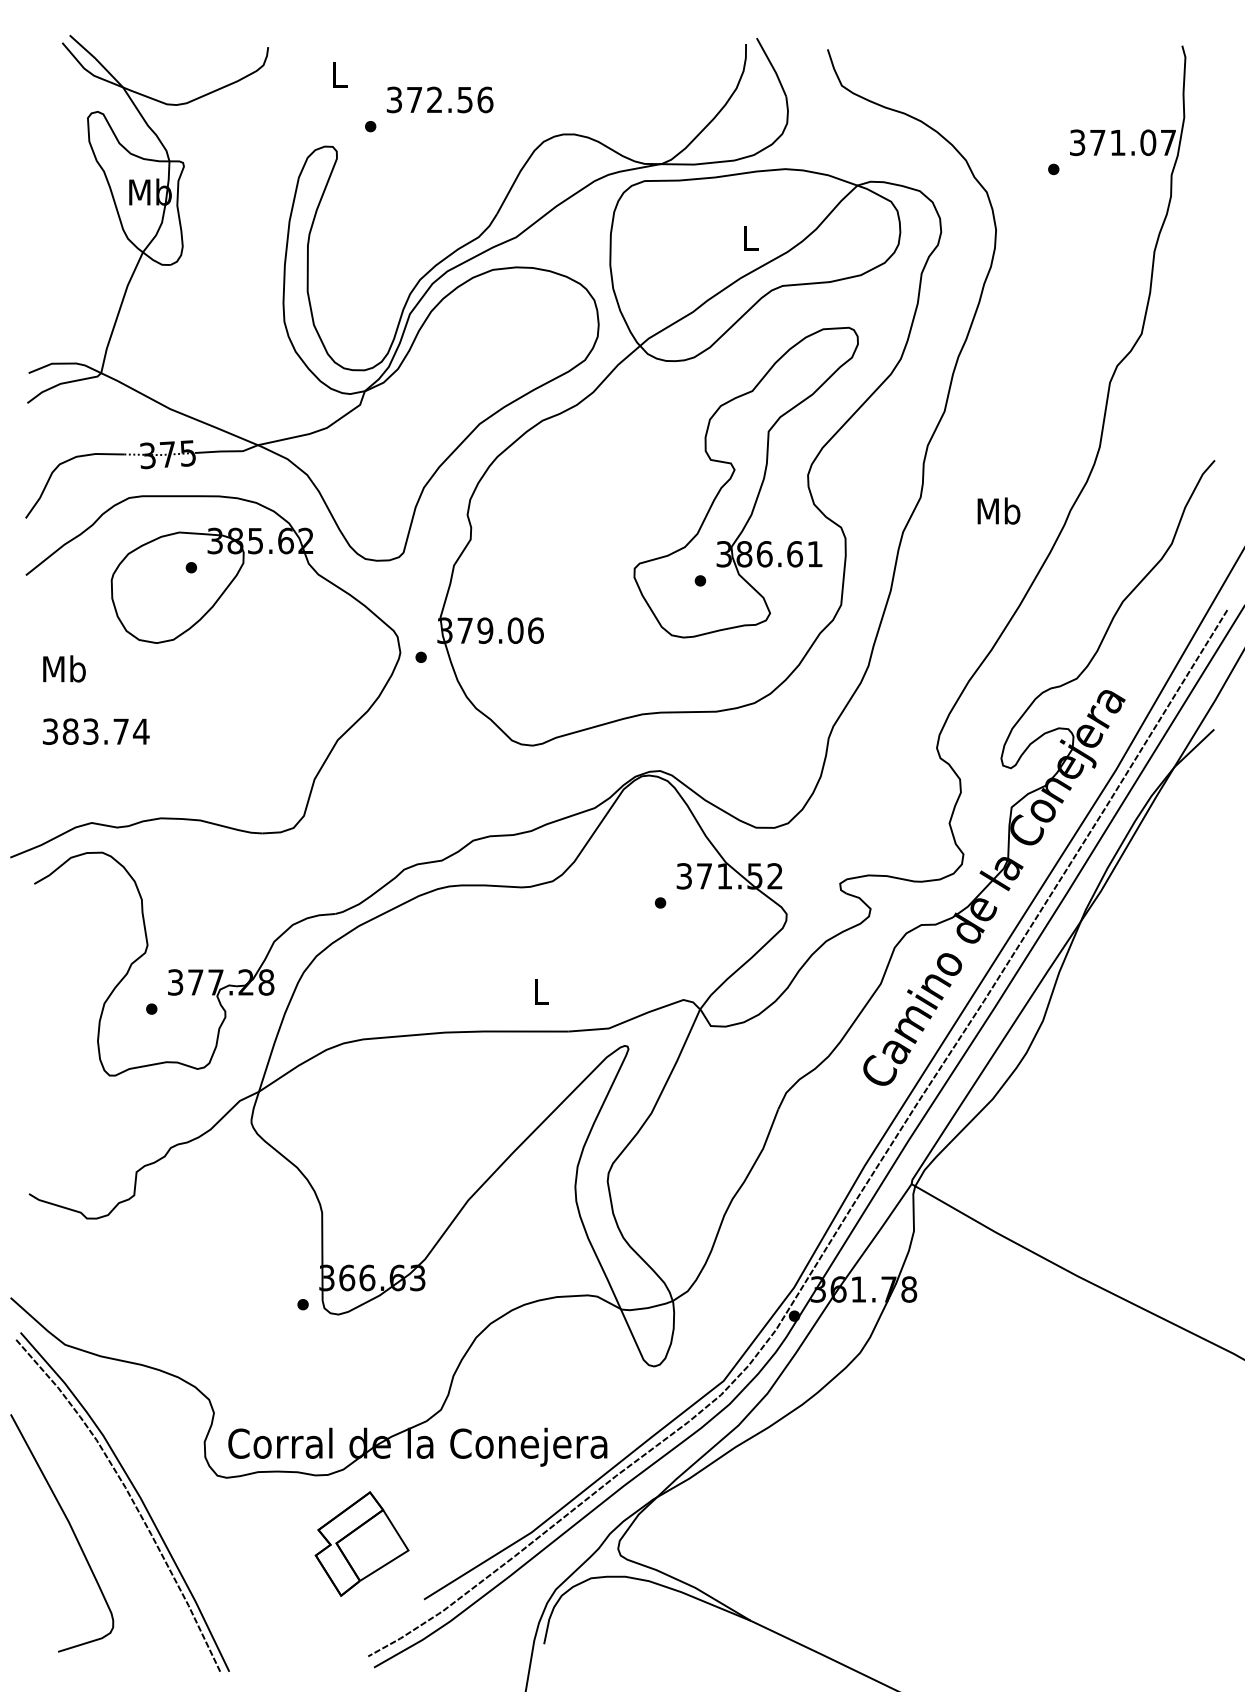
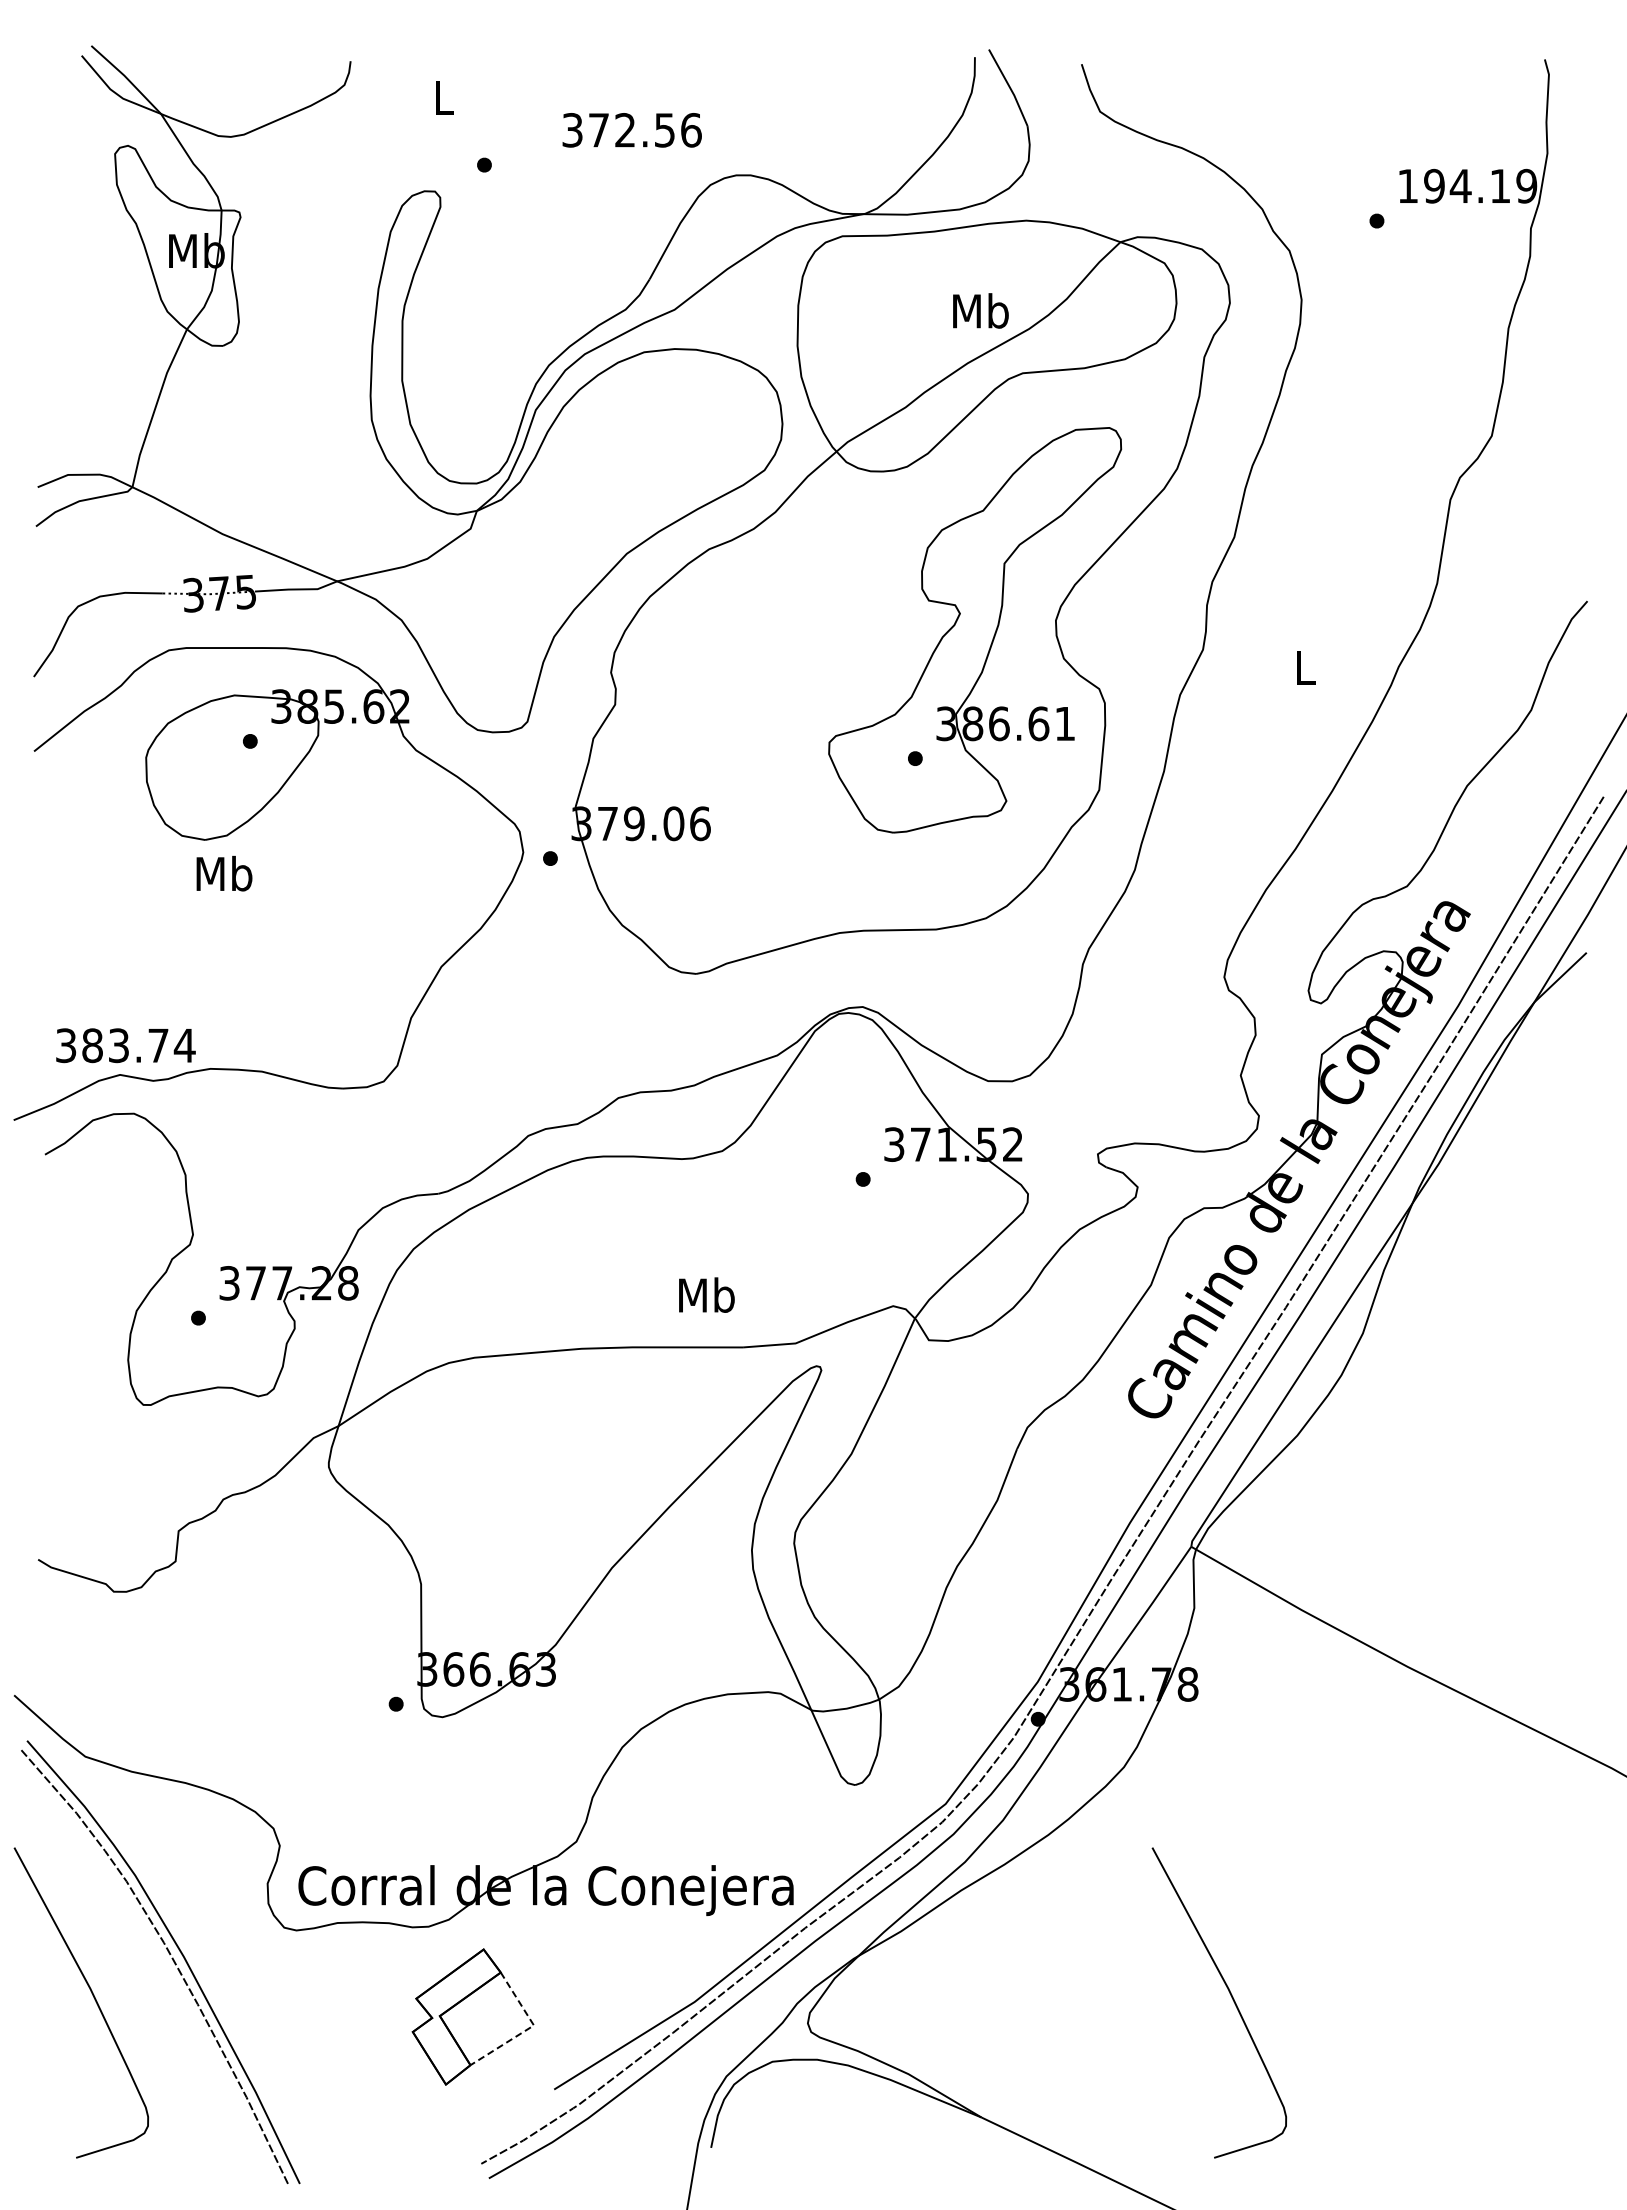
text: (439, 100) -> (631, 130), moved
text: (1123, 142) -> (1467, 185), 371.07 -> 194.19
text: (750, 237) -> (980, 310), L -> Mb
text: (999, 511) -> (1305, 667), Mb -> L
text: (64, 668) -> (224, 873), moved
text: (95, 731) -> (125, 1045), moved
text: (540, 991) -> (706, 1294), L -> Mb
curve: (942, 1529) -> (1231, 1997), added
line: (404, 1552) -> (528, 2028), solid -> dashed

